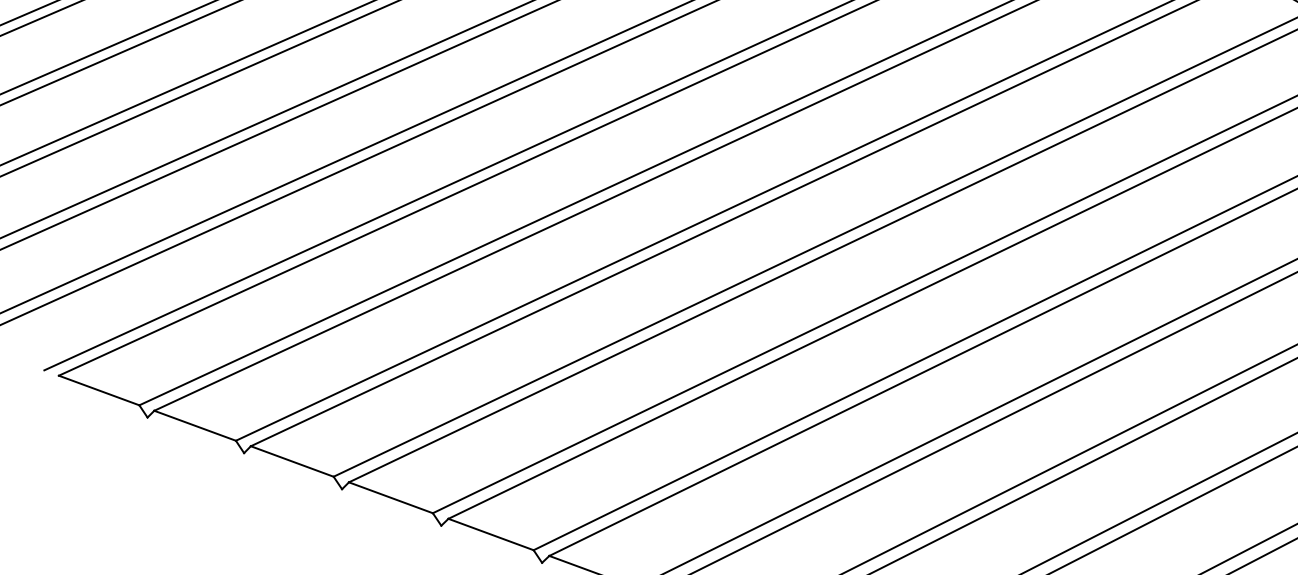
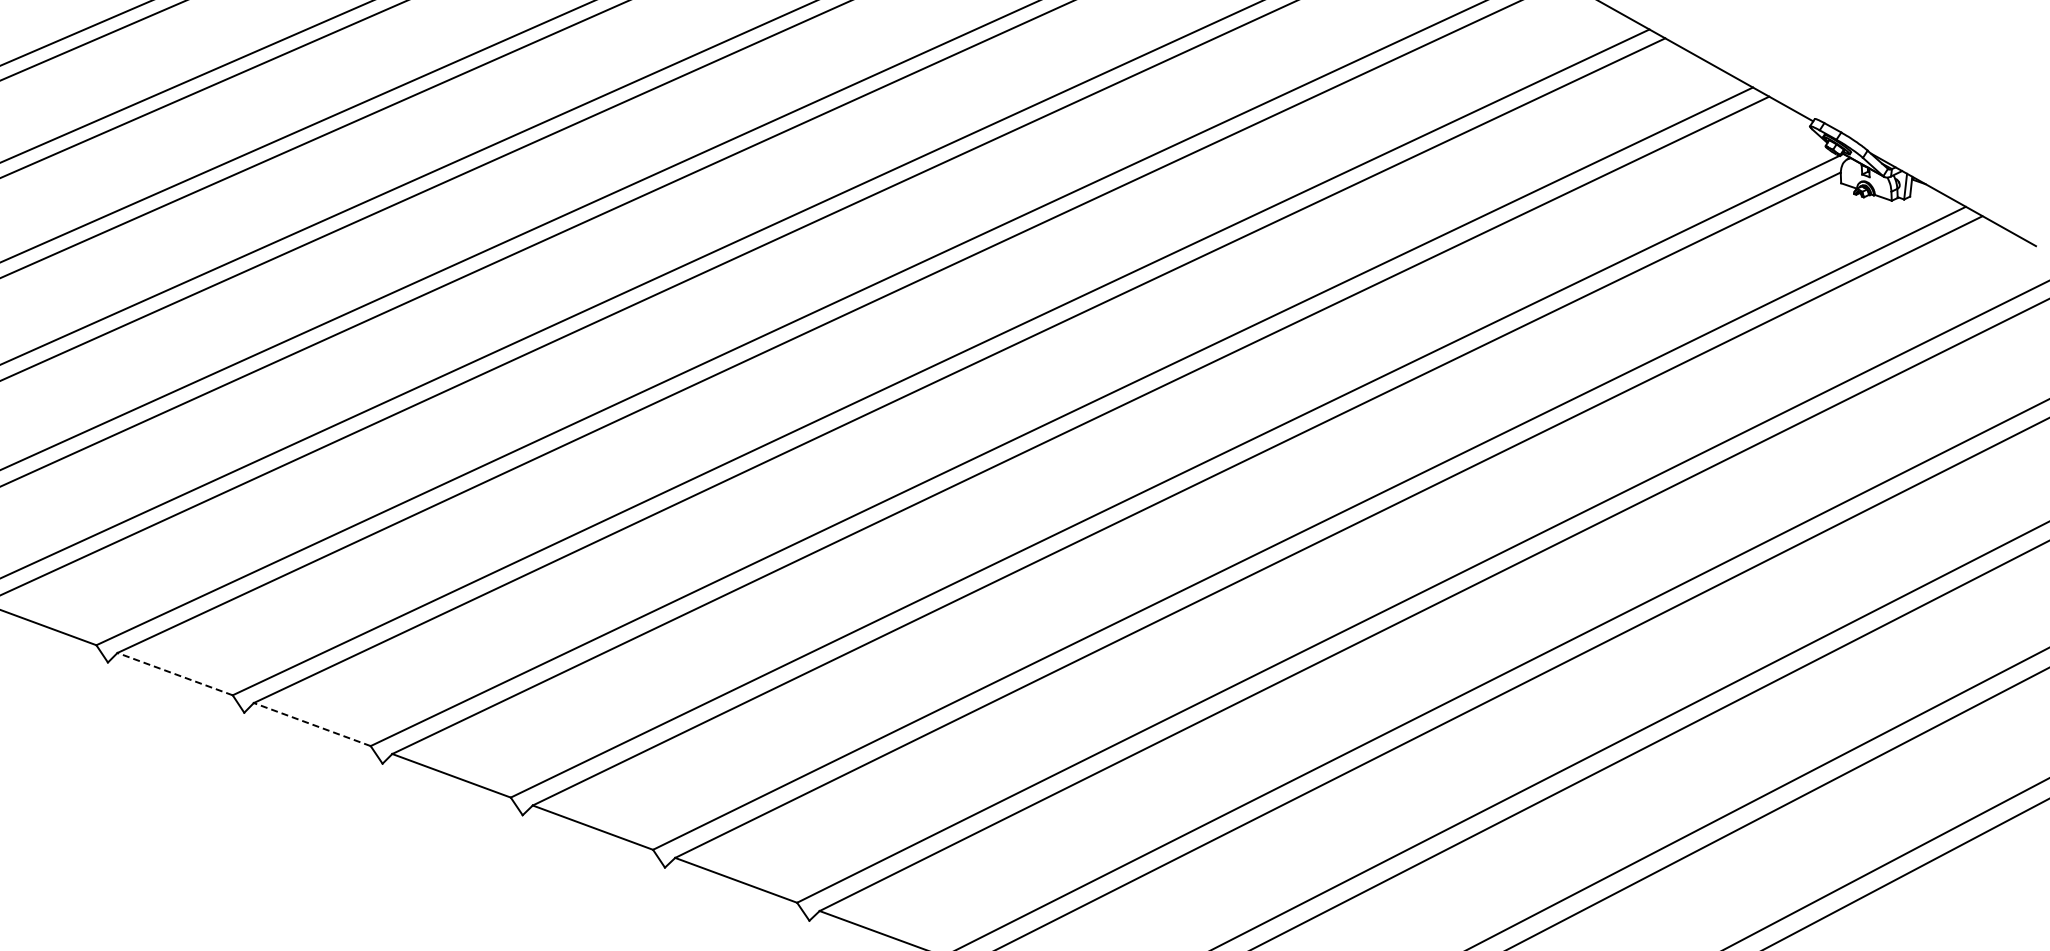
line: (194, 425) -> (174, 673), solid -> dashed
line: (291, 461) -> (311, 724), solid -> dashed

